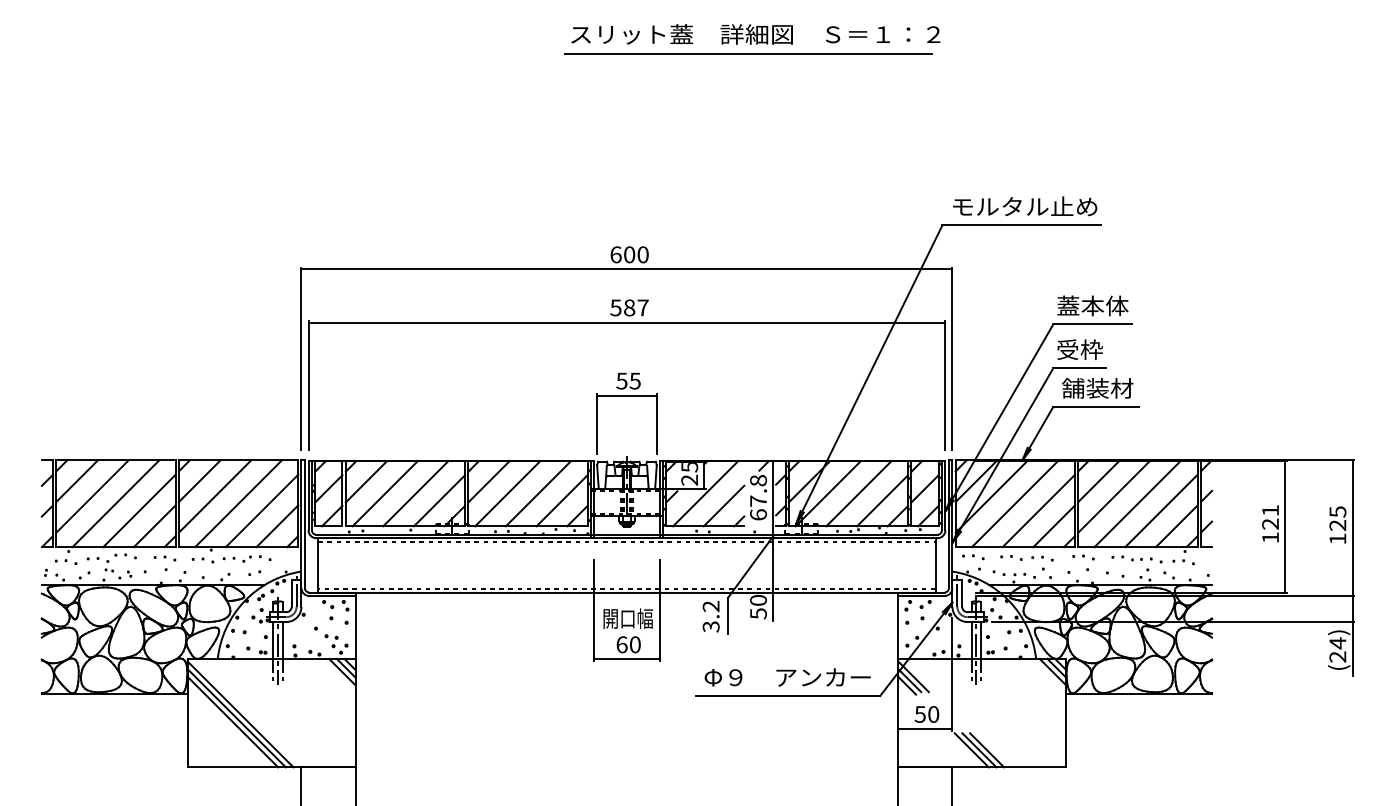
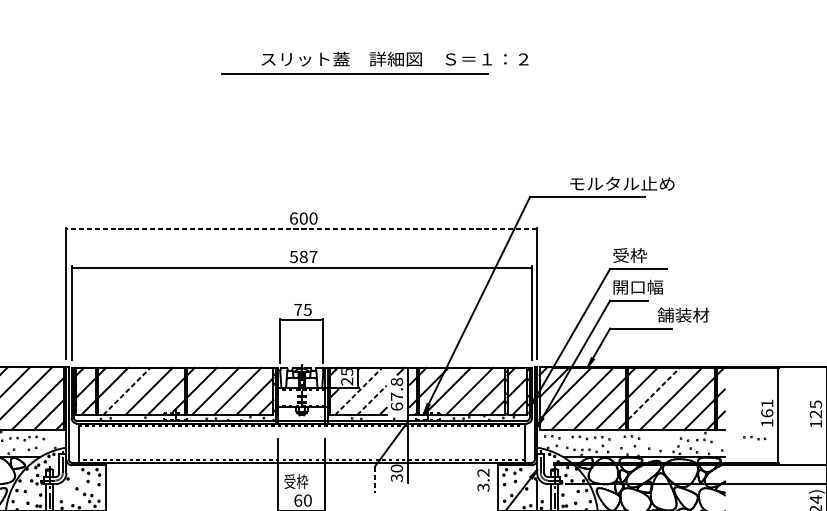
line: (748, 53) -> (355, 73), moved
text: (1025, 206) -> (622, 183), moved
line: (626, 269) -> (301, 229), solid -> dashed
text: (1092, 305) -> (638, 255), 蓋本体 -> 受枠
text: (1091, 349) -> (637, 287), 受枠 -> 開口幅
text: (621, 380) -> (297, 309), 55 -> 75
text: (1097, 388) -> (683, 315), moved
line: (385, 493) -> (127, 391), solid -> dashed
line: (705, 493) -> (358, 391), solid -> dashed
line: (1114, 496) -> (654, 393), solid -> dashed
line: (724, 506) -> (372, 400), solid -> dashed
text: (1270, 523) -> (767, 412), 121 -> 161
part: (1126, 558) -> (754, 438), moved
text: (758, 613) -> (396, 477), 50 -> 30
text: (710, 616) -> (483, 480), moved
line: (728, 616) -> (375, 480), solid -> dashed
text: (627, 618) -> (302, 481), 開口幅 -> 受枠

